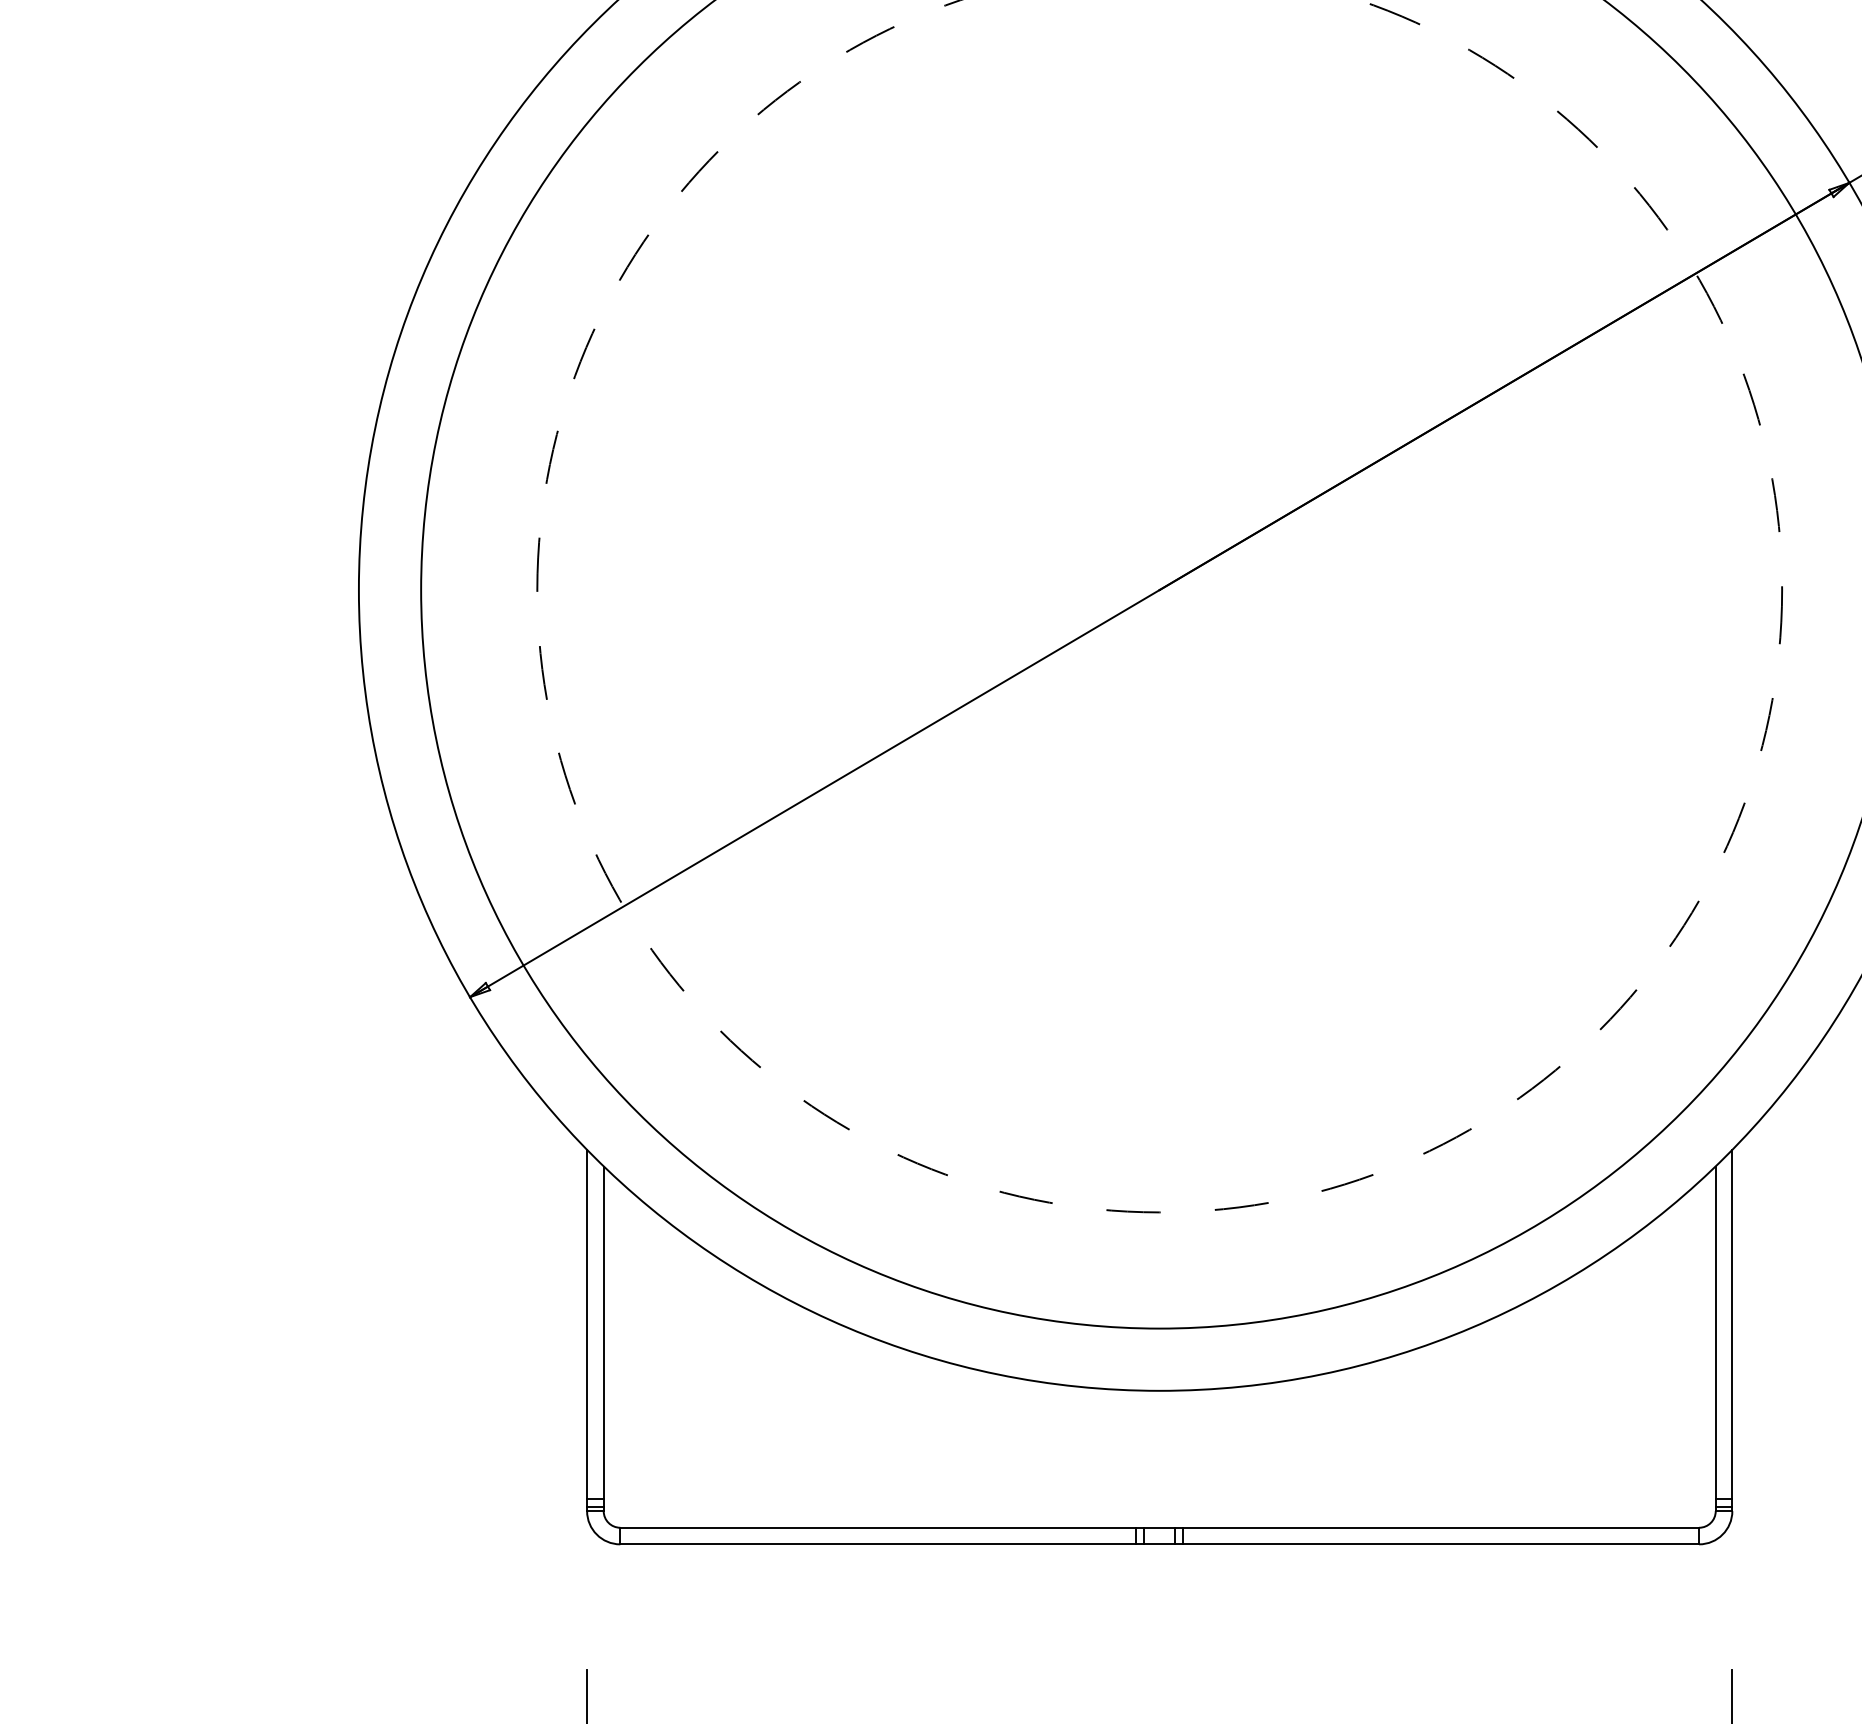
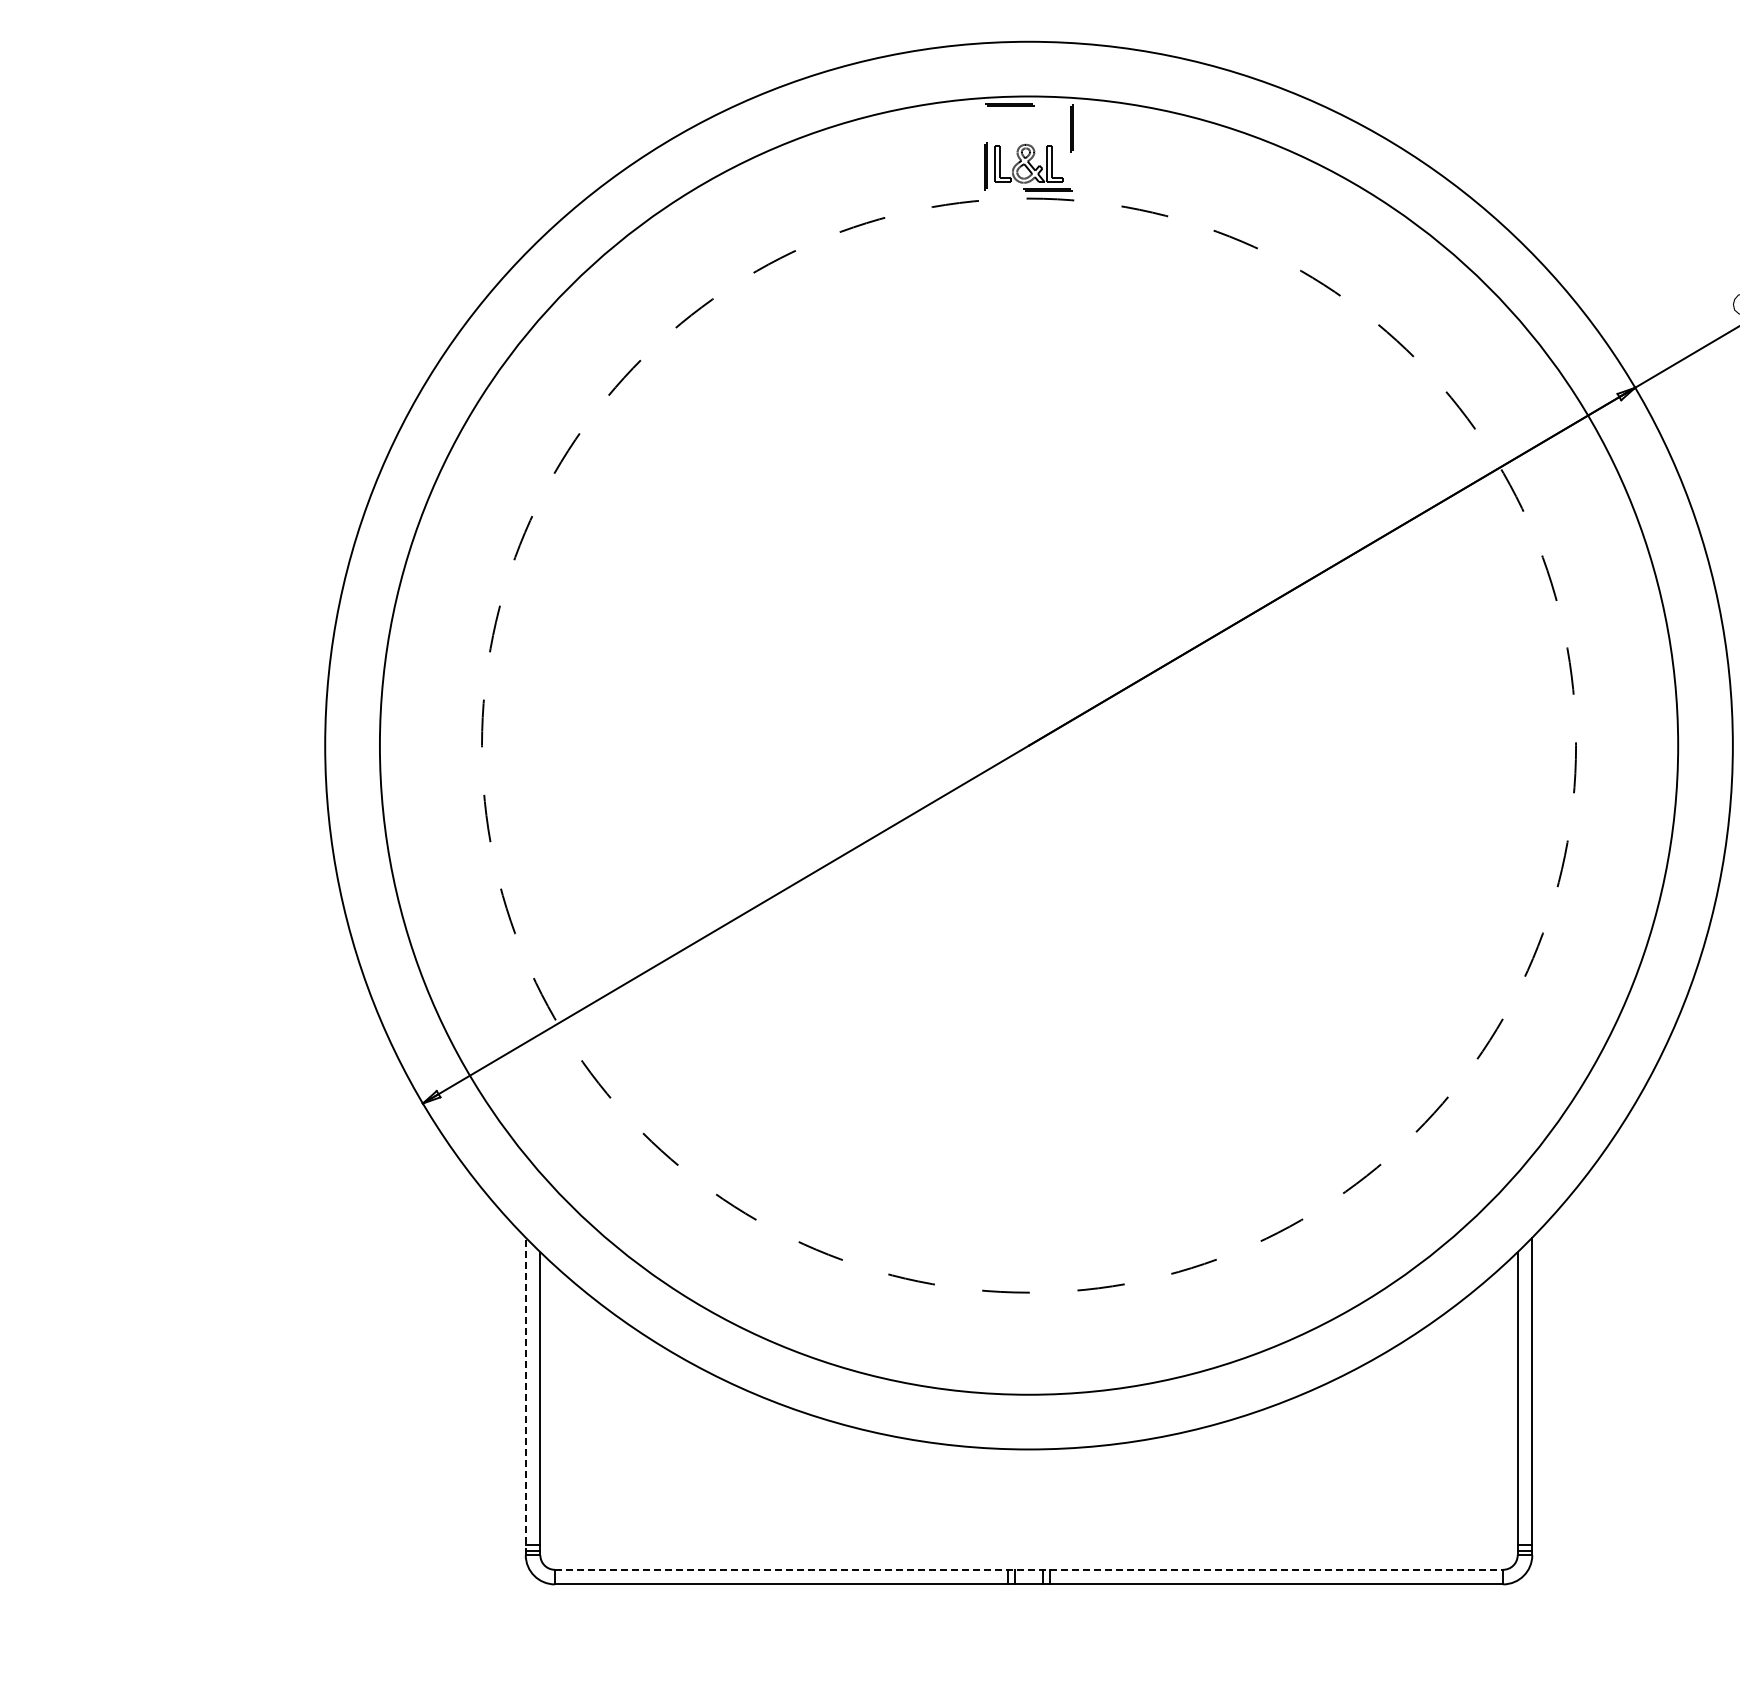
line: (586, 1330) -> (525, 1396), solid -> dashed
line: (1160, 1527) -> (1029, 1569), solid -> dashed

